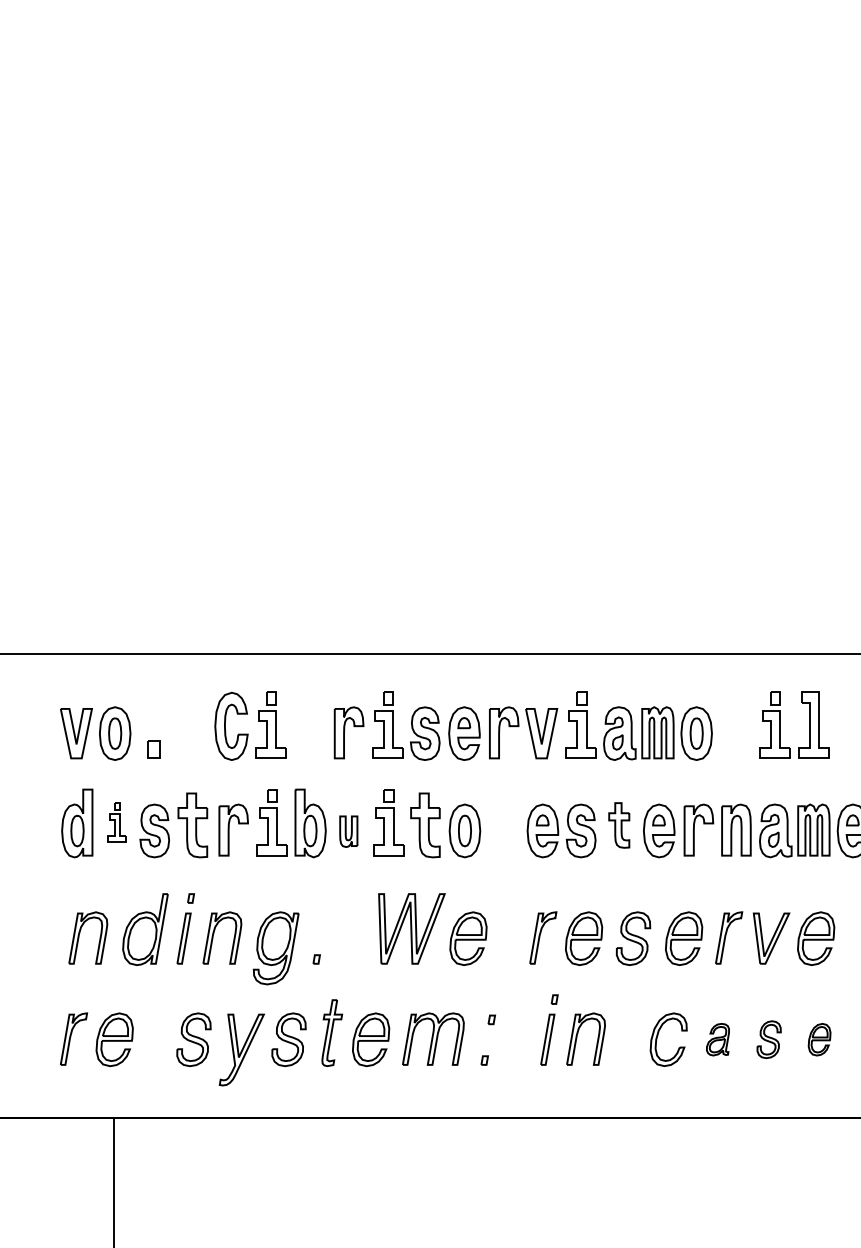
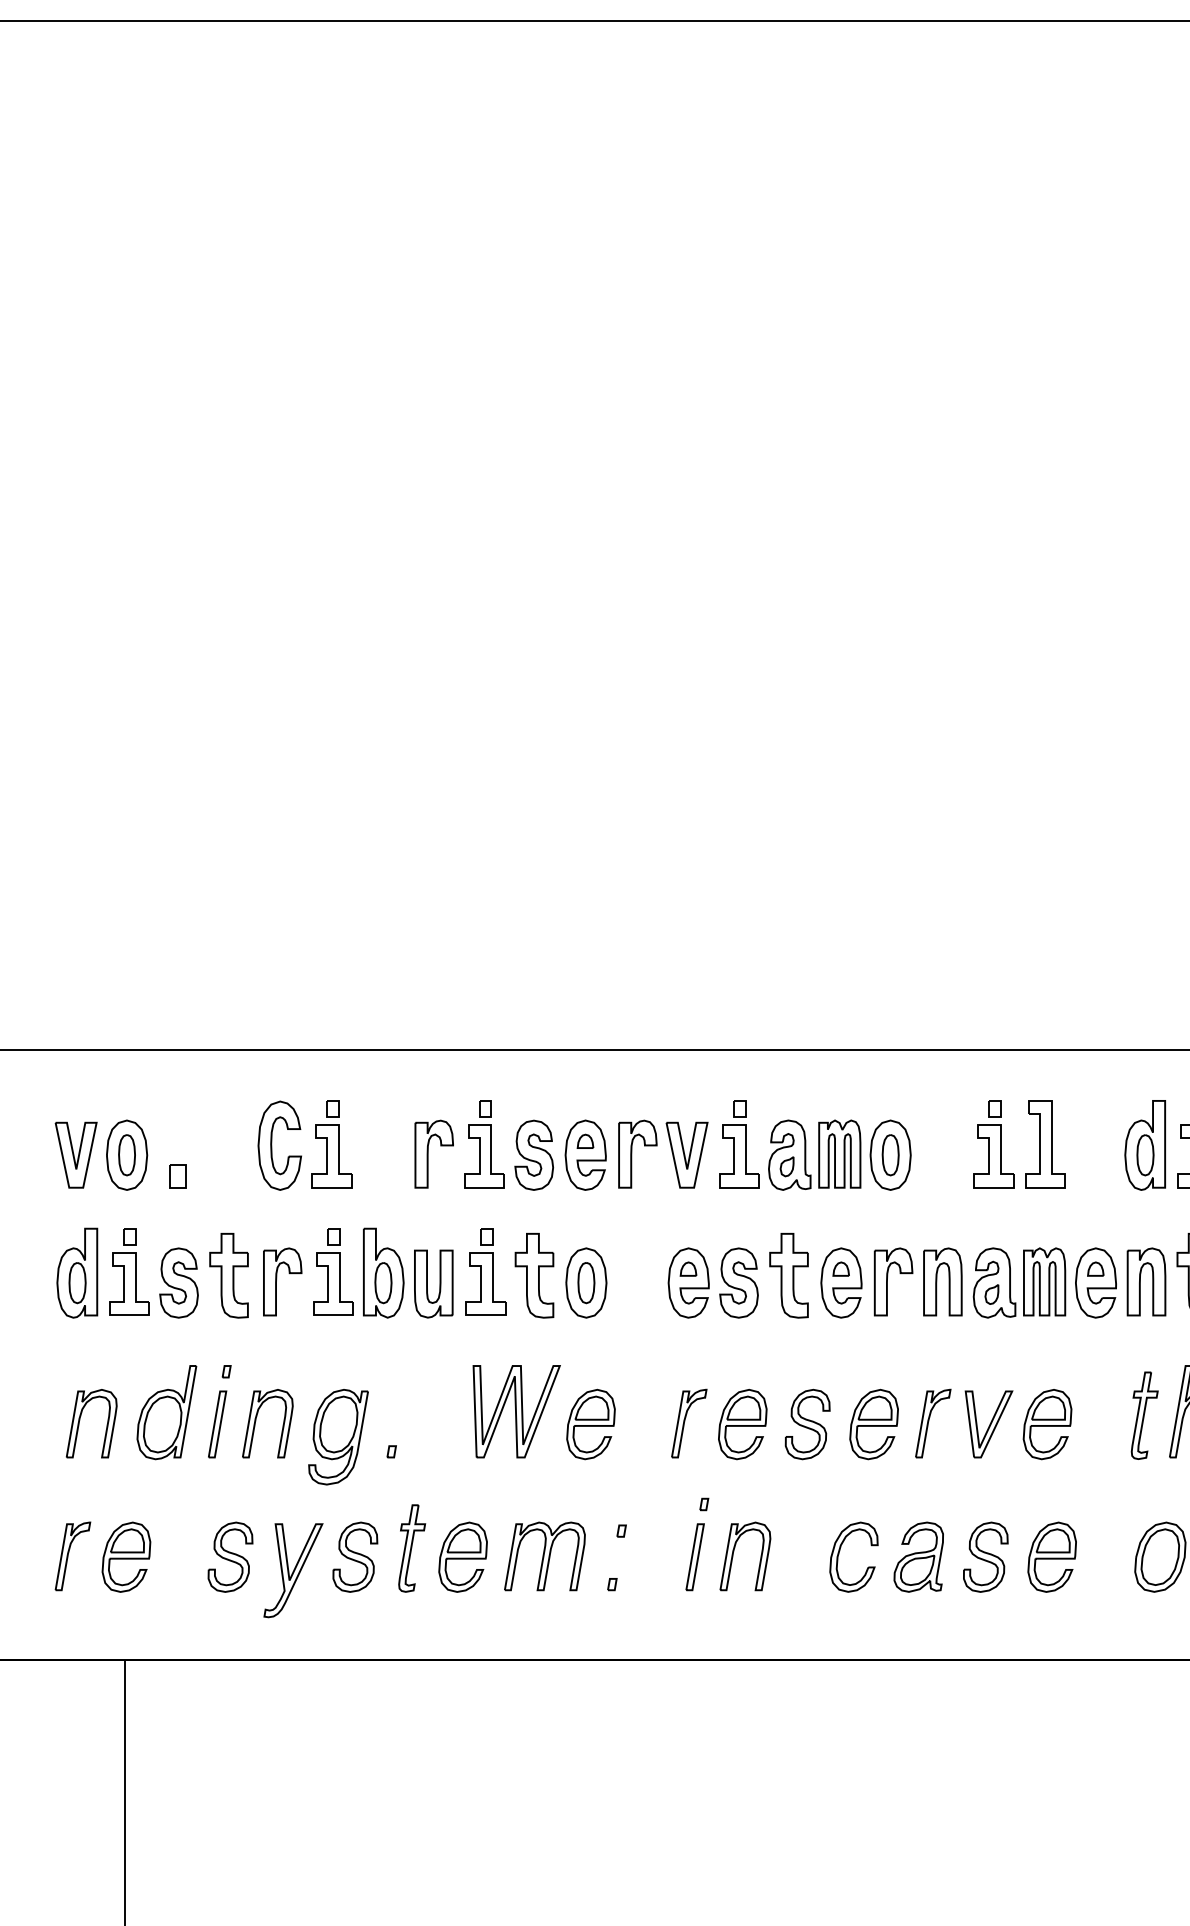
part: (117, 822) -> (129, 1271), size x1.67
part: (618, 825) -> (788, 1275), size x1.43
part: (348, 831) -> (433, 1283), size x1.67
part: (717, 1039) -> (918, 1556), size x1.67
part: (768, 1039) -> (985, 1556), size x1.43
part: (819, 1039) -> (1051, 1556), size x1.67

